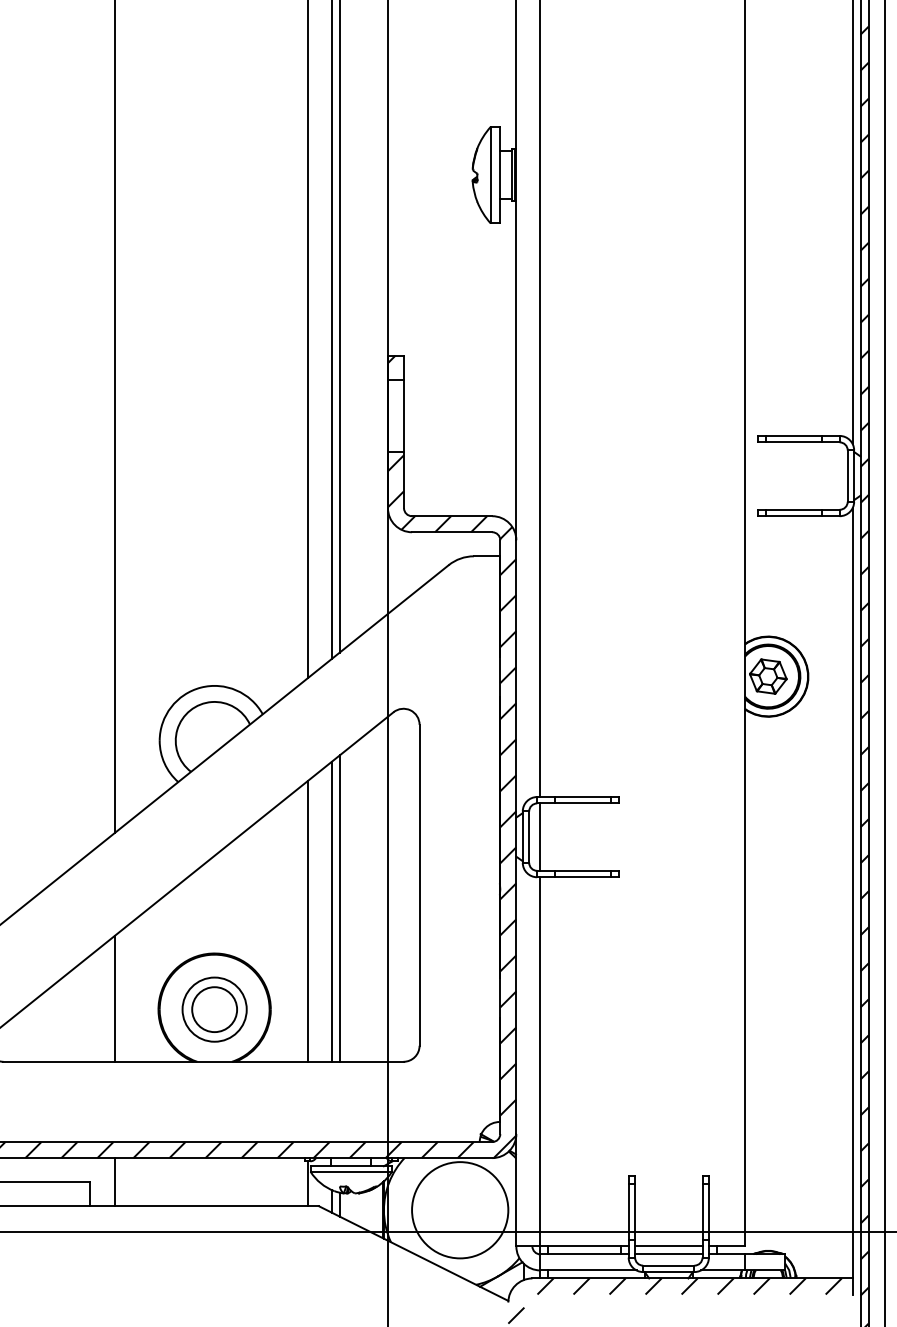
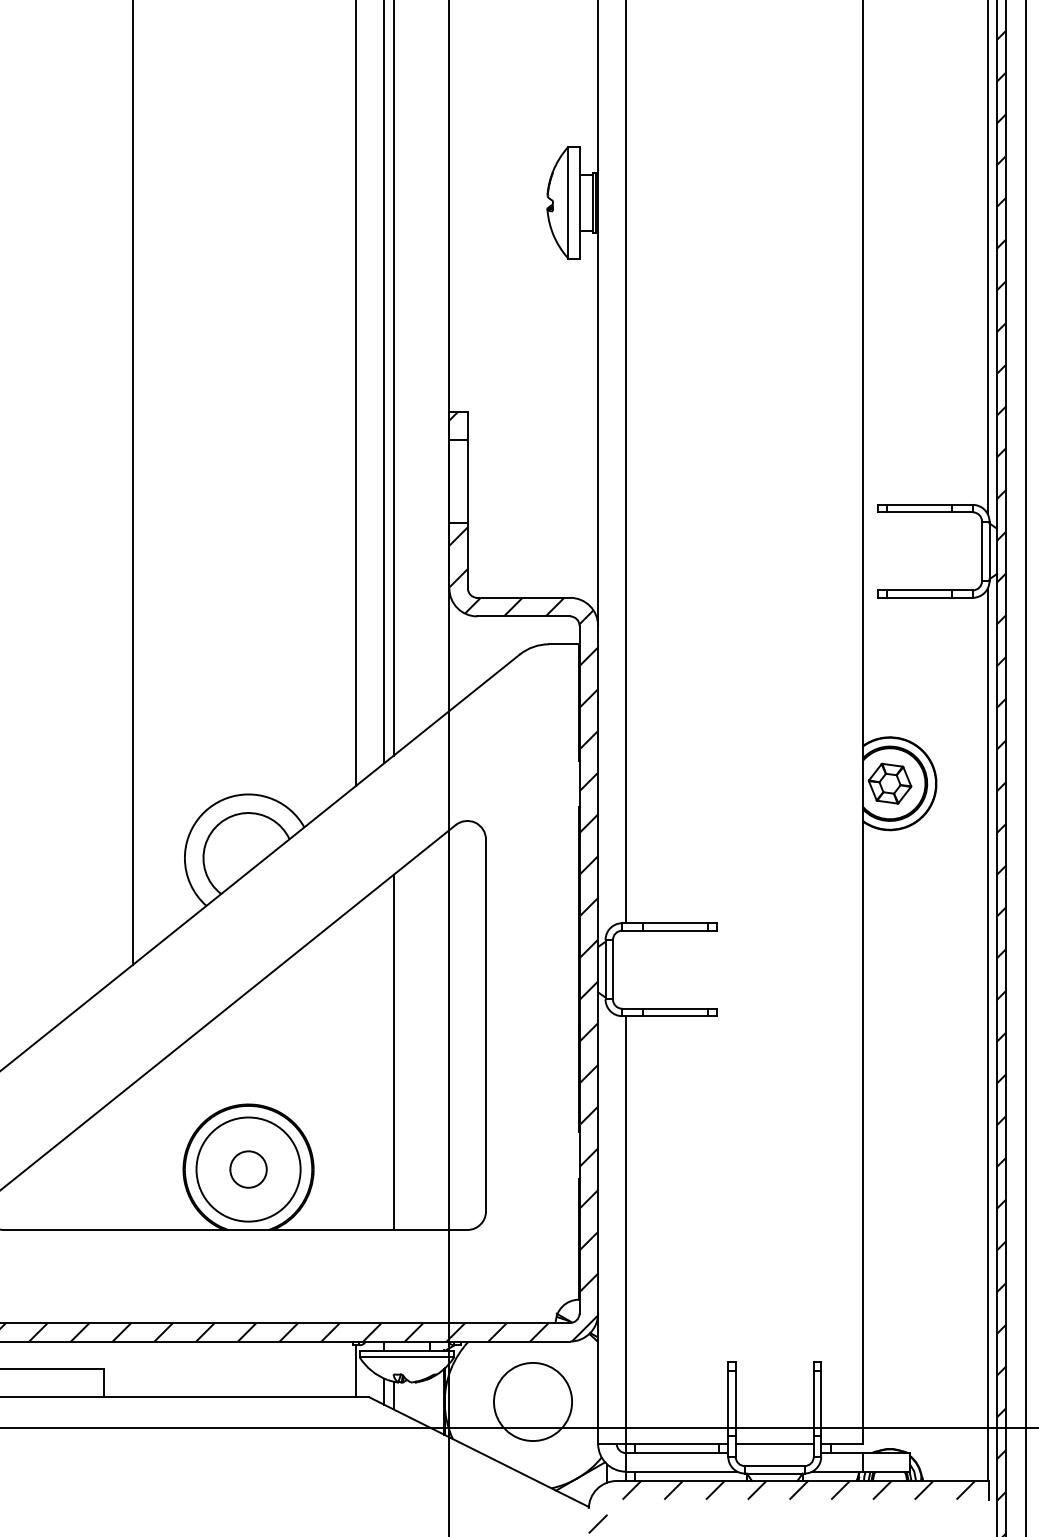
line: (540, 836) -> (626, 969), removed
line: (331, 912) -> (384, 1056), removed
line: (307, 921) -> (356, 1067), removed
line: (115, 998) -> (133, 1156), removed
circle: (214, 1009) -> (248, 1169), size x0.7
circle: (214, 1009) -> (248, 1169), size x1.4
line: (115, 1182) -> (133, 1369), removed
circle: (459, 1209) -> (532, 1401), size x0.7
line: (668, 1254) -> (774, 1453), removed

